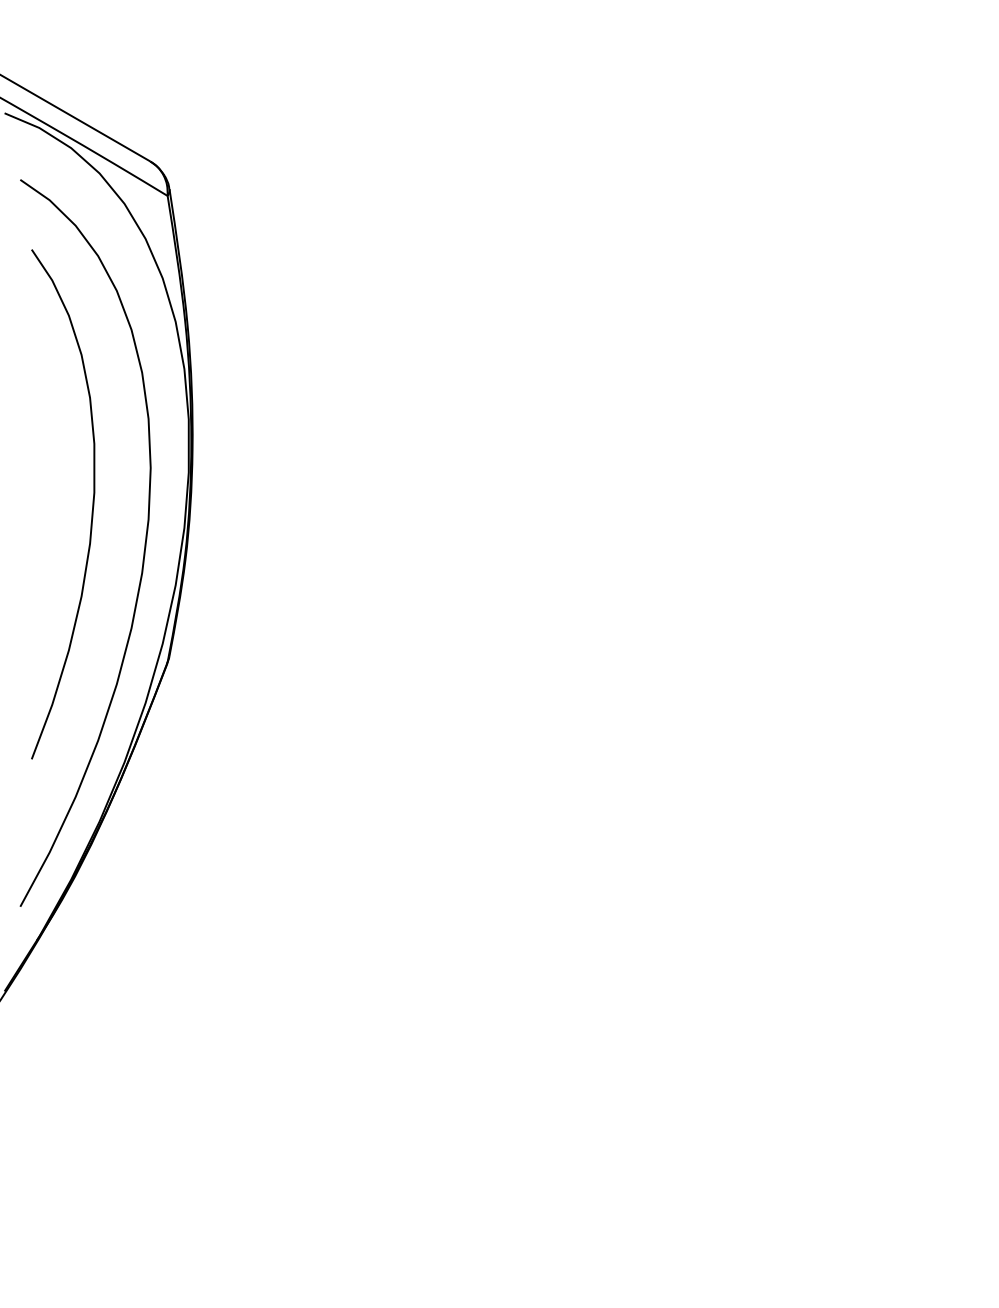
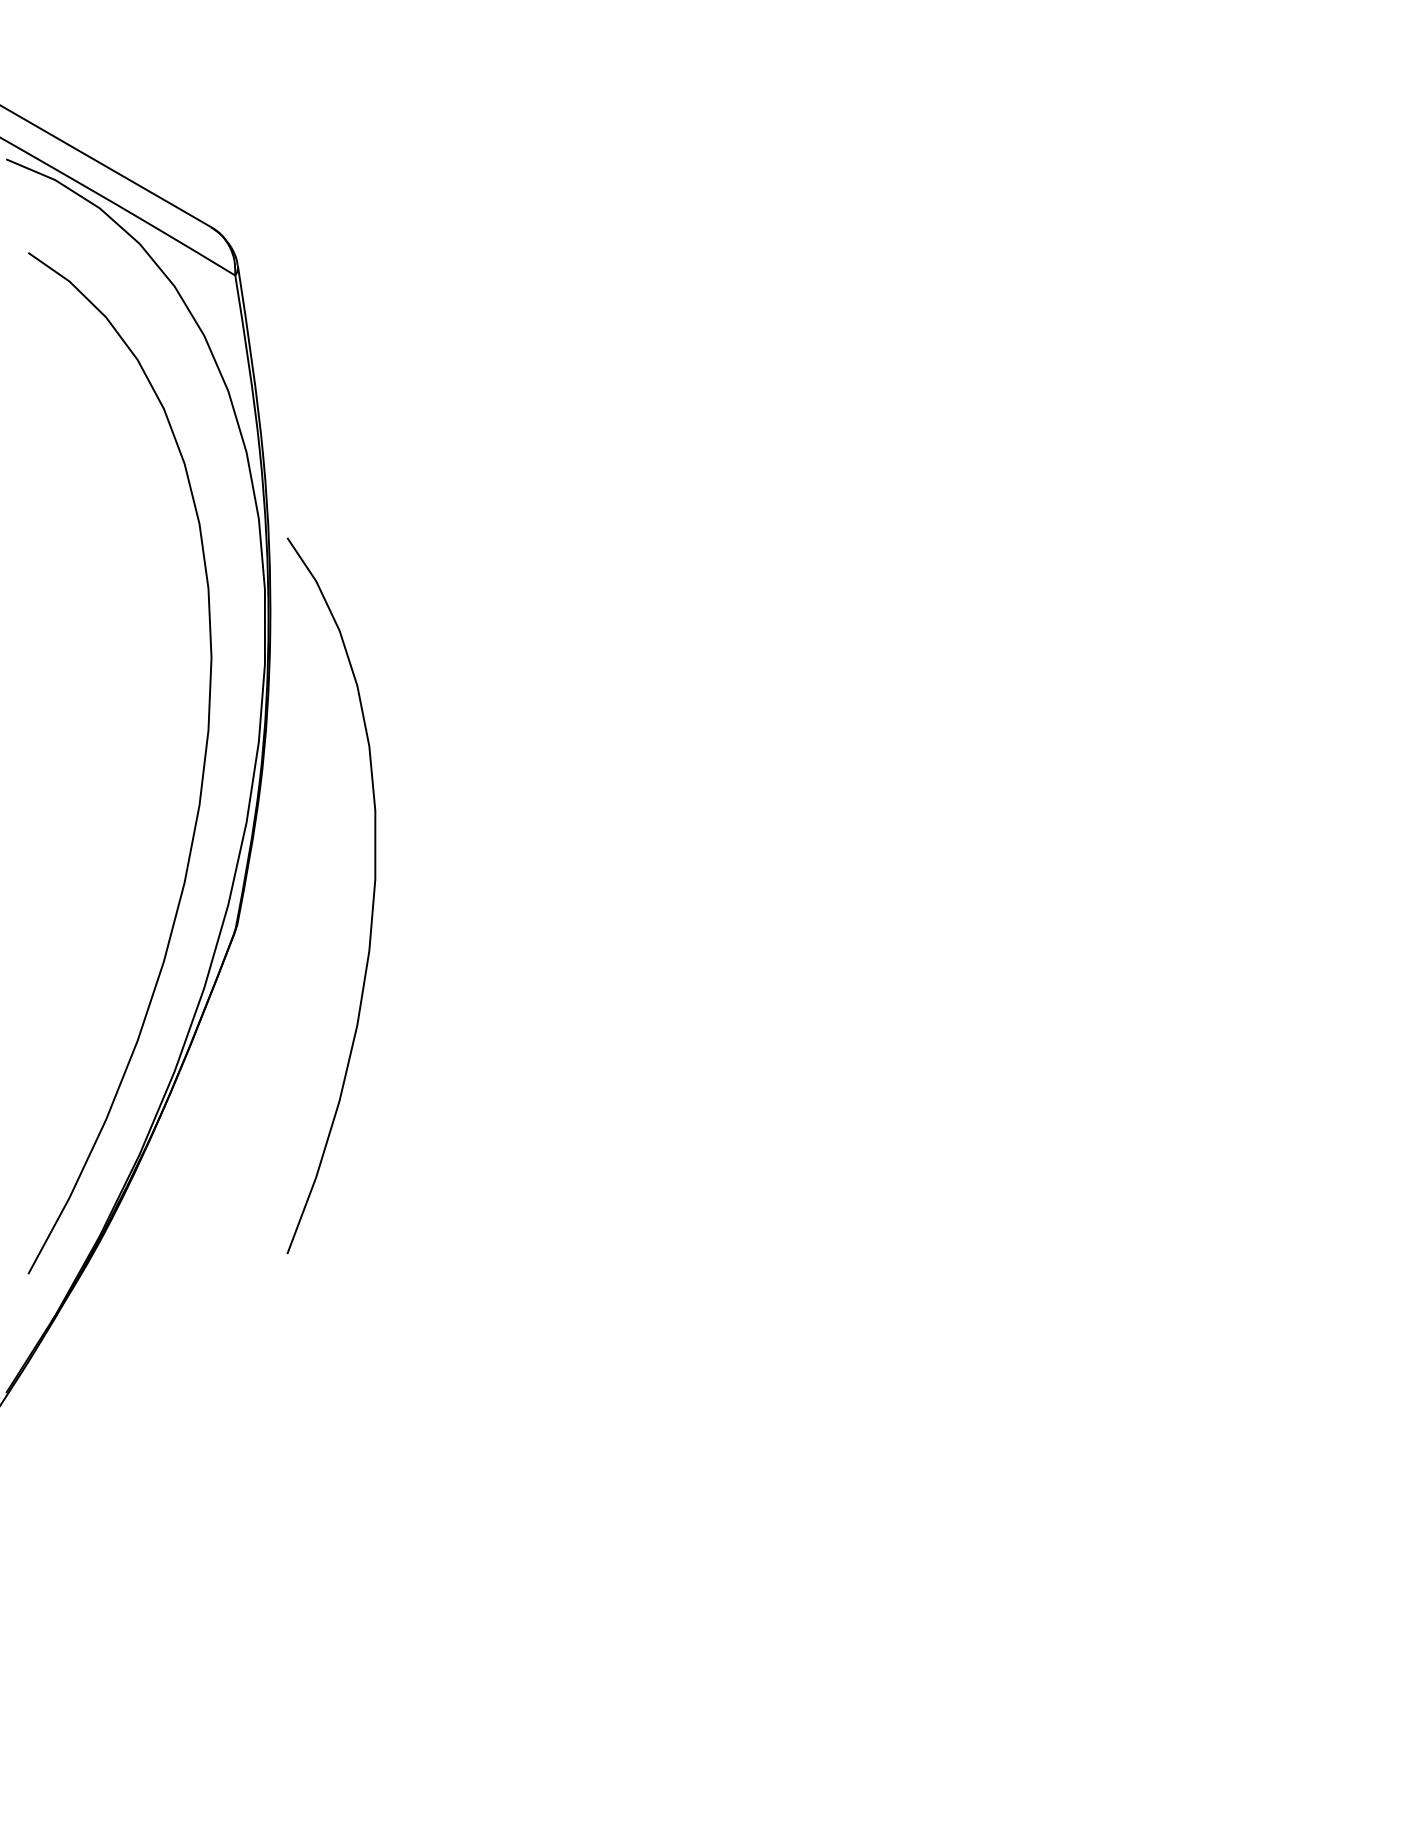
curve: (92, 505) -> (372, 897), moved

